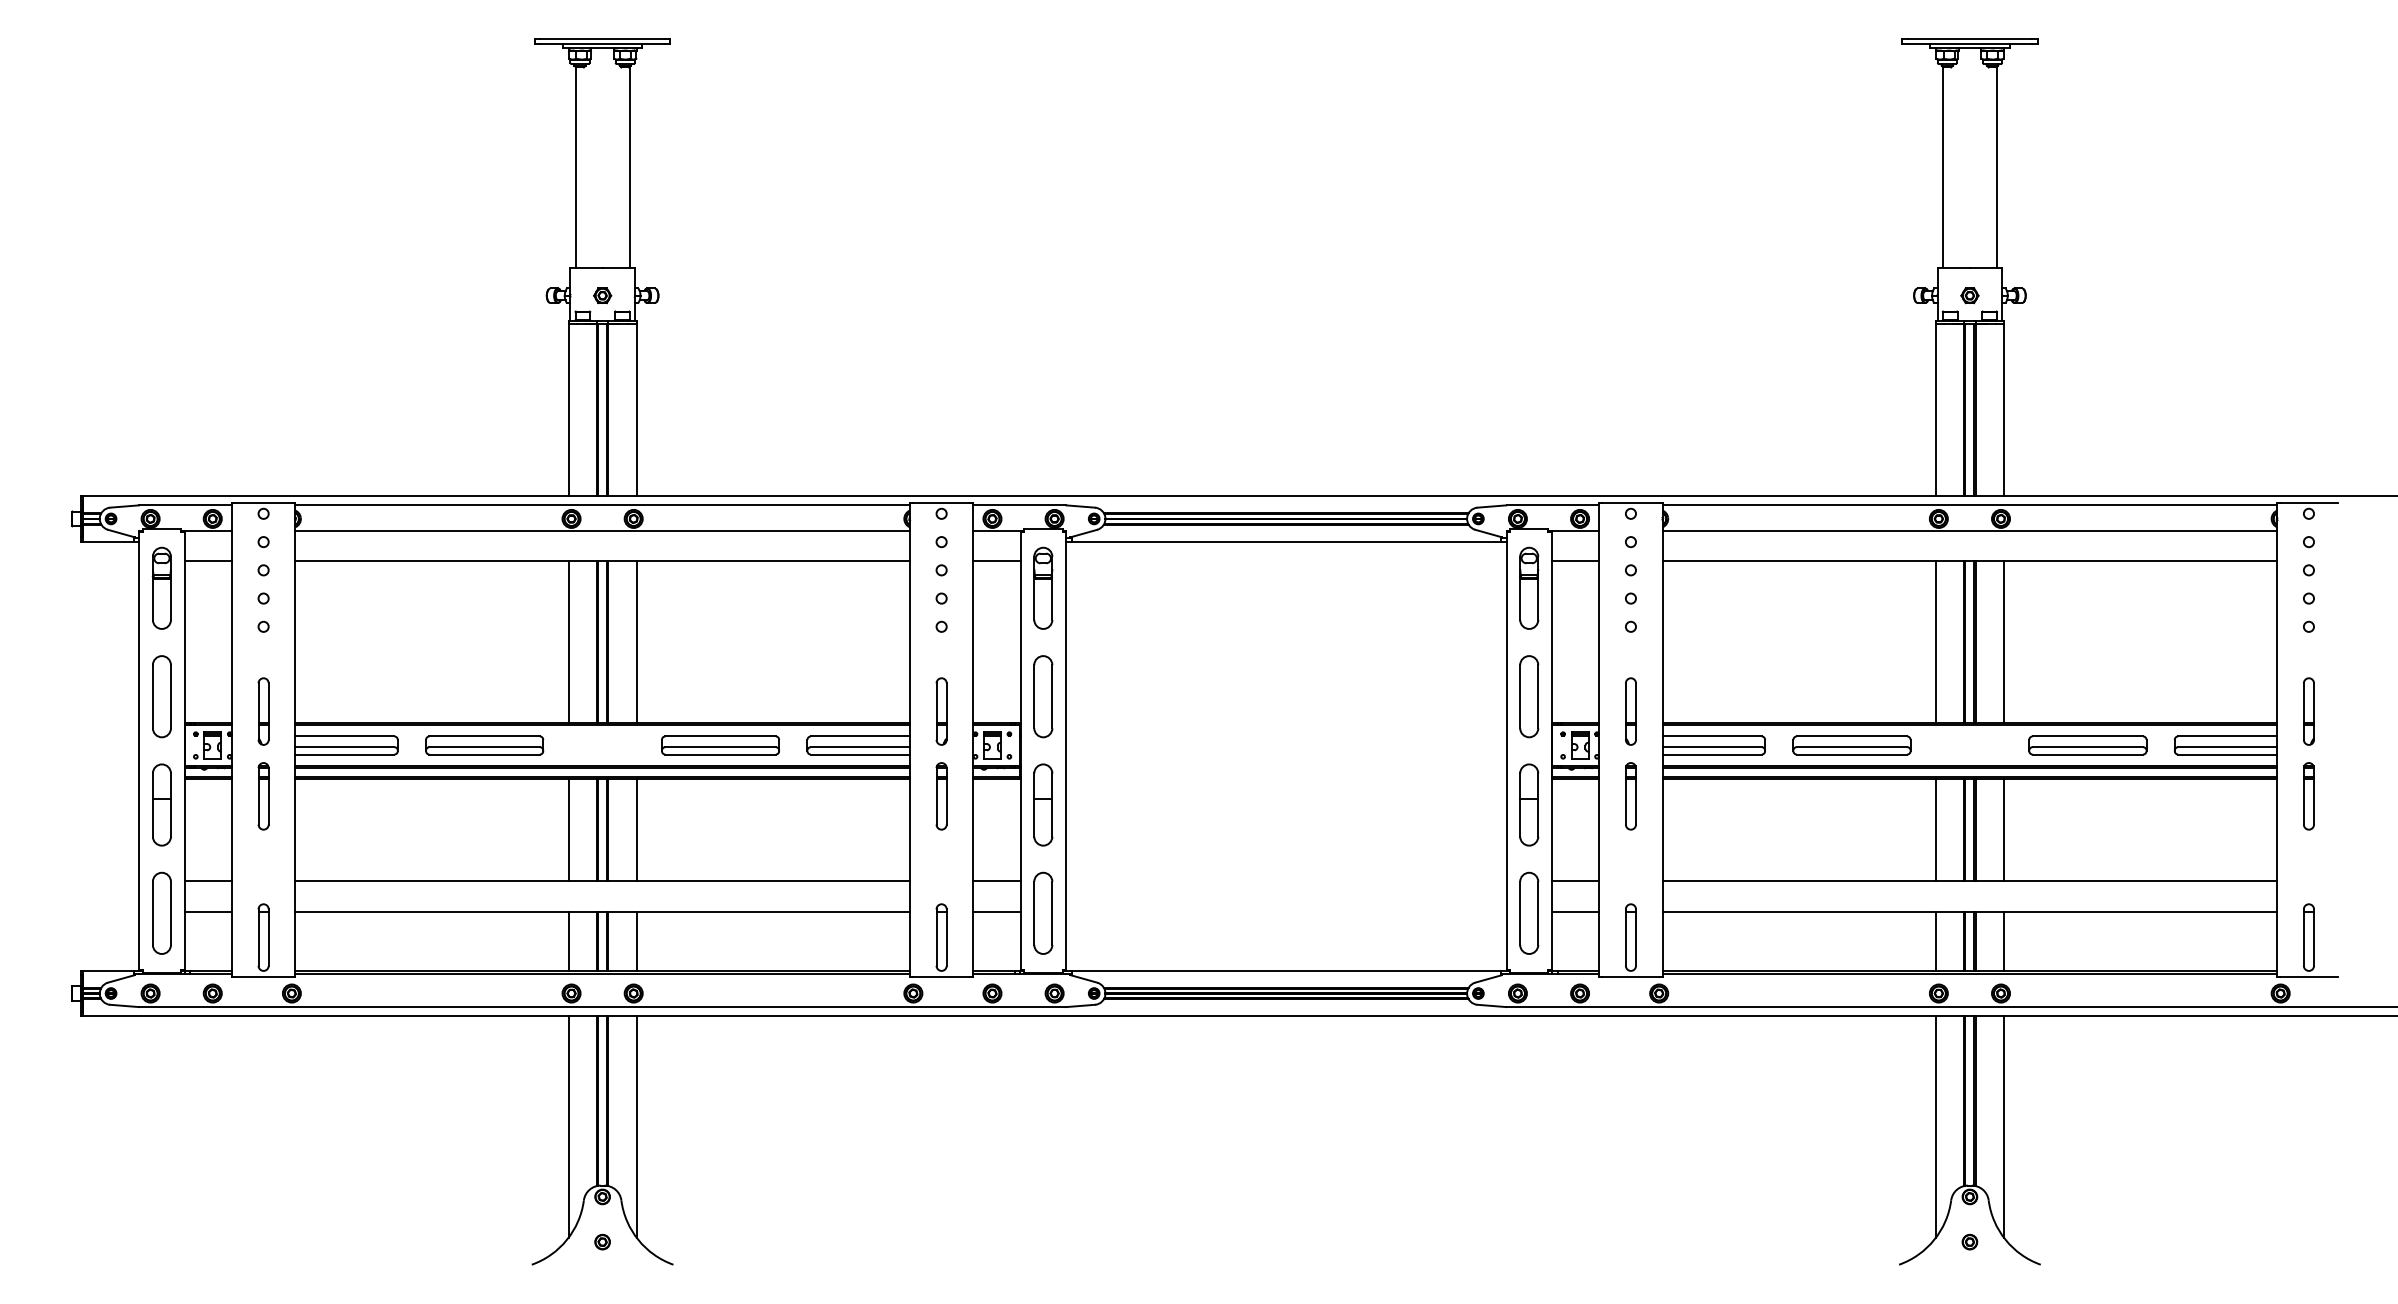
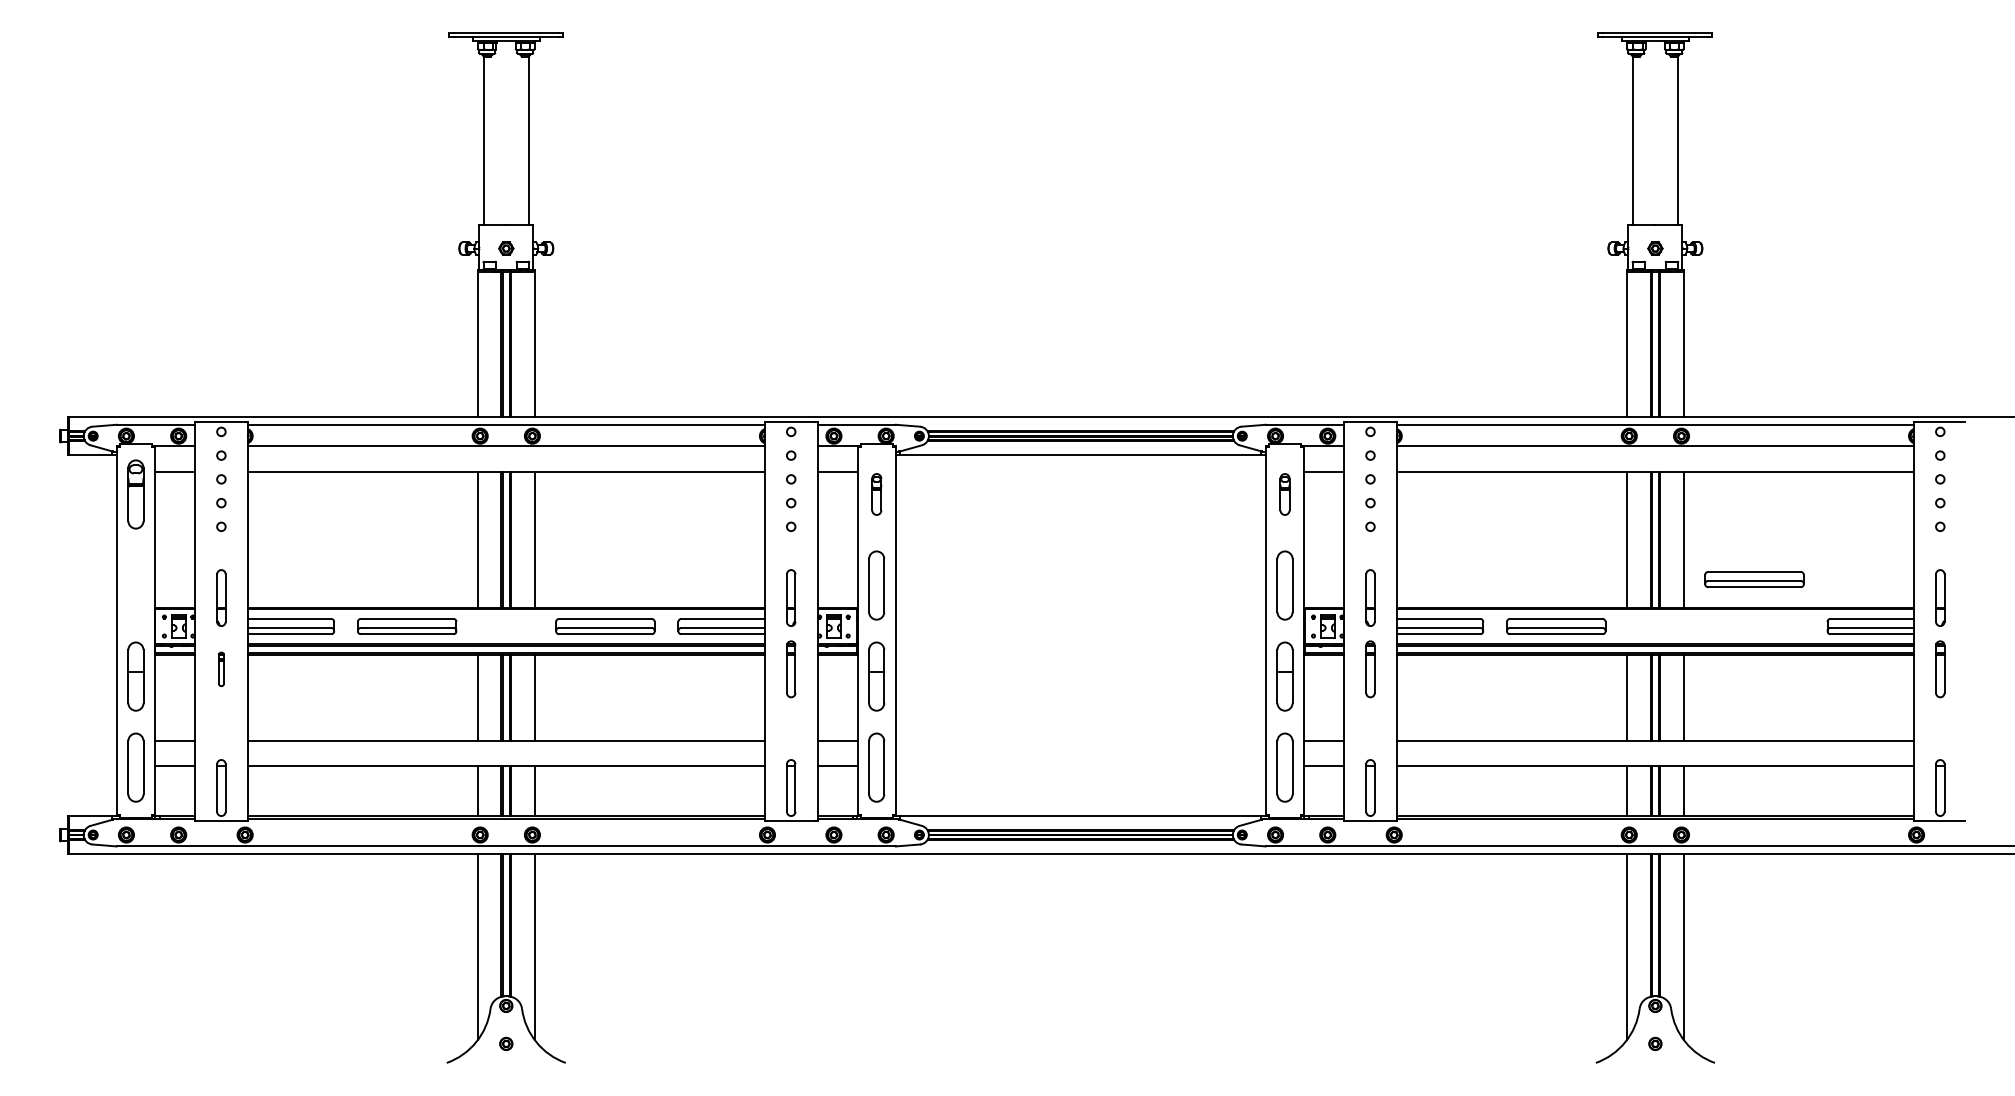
part: (1043, 588) -> (876, 494), size x0.6
part: (1528, 588) -> (1284, 494), size x0.6
part: (161, 696) -> (135, 585), removed
part: (2087, 745) -> (1754, 579), moved
part: (263, 796) -> (221, 669), size x0.6

